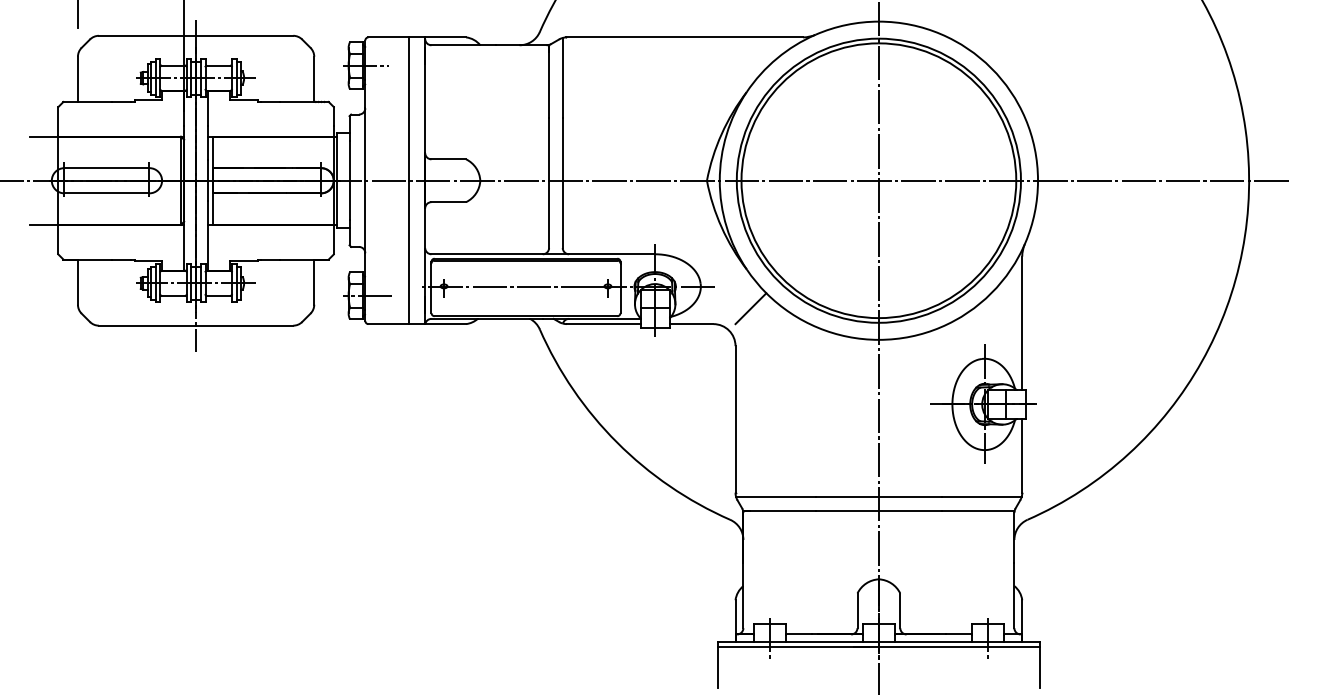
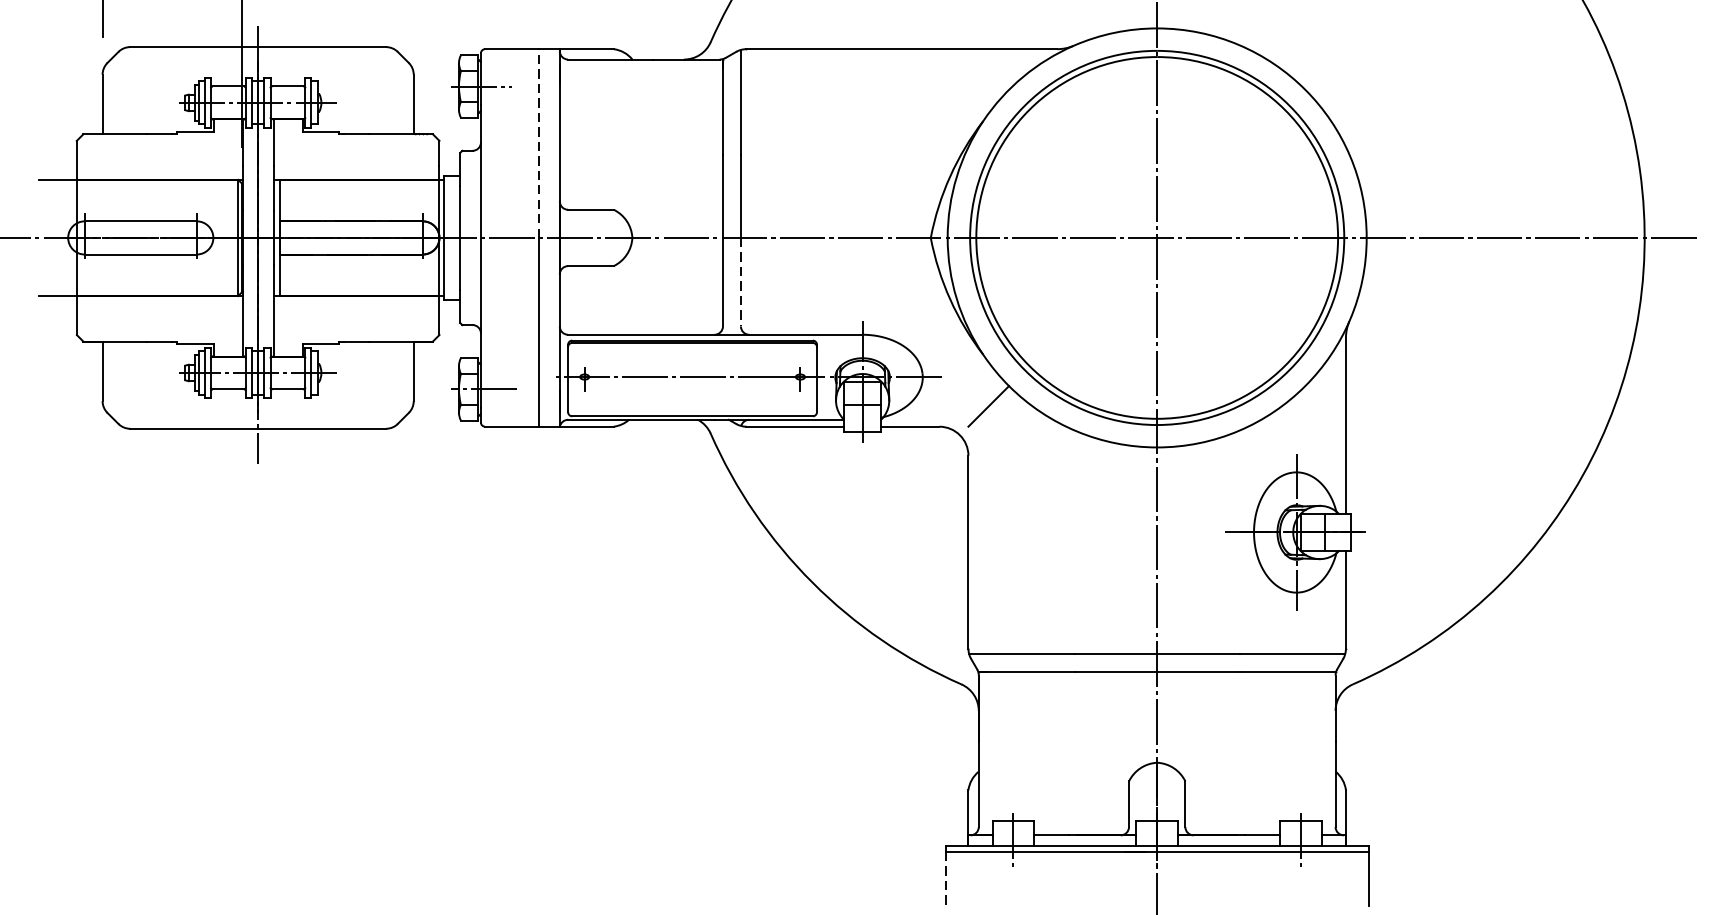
line: (409, 109) -> (539, 144), solid -> dashed
line: (562, 214) -> (740, 282), solid -> dashed
line: (718, 668) -> (946, 880), solid -> dashed

